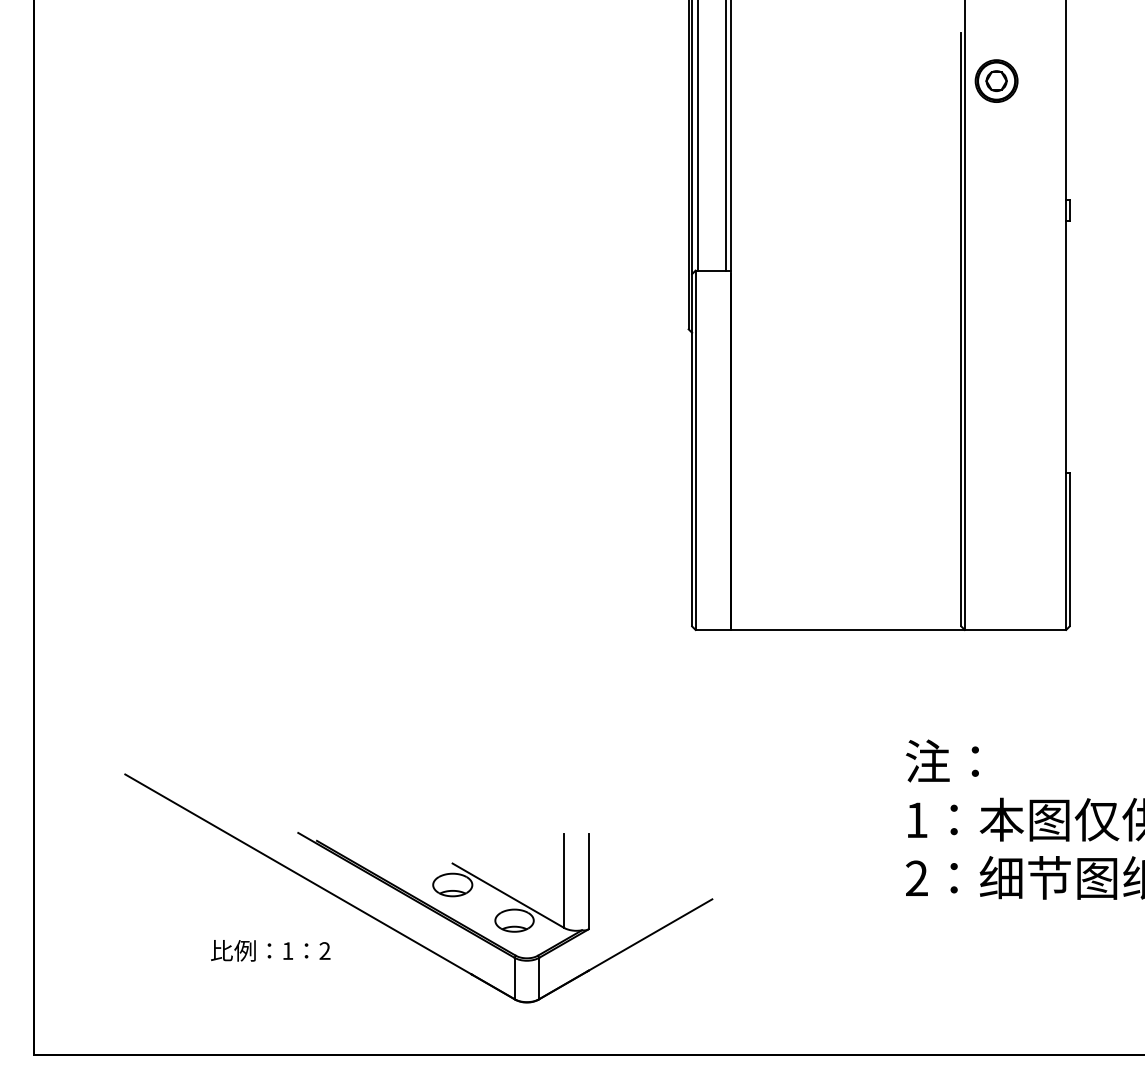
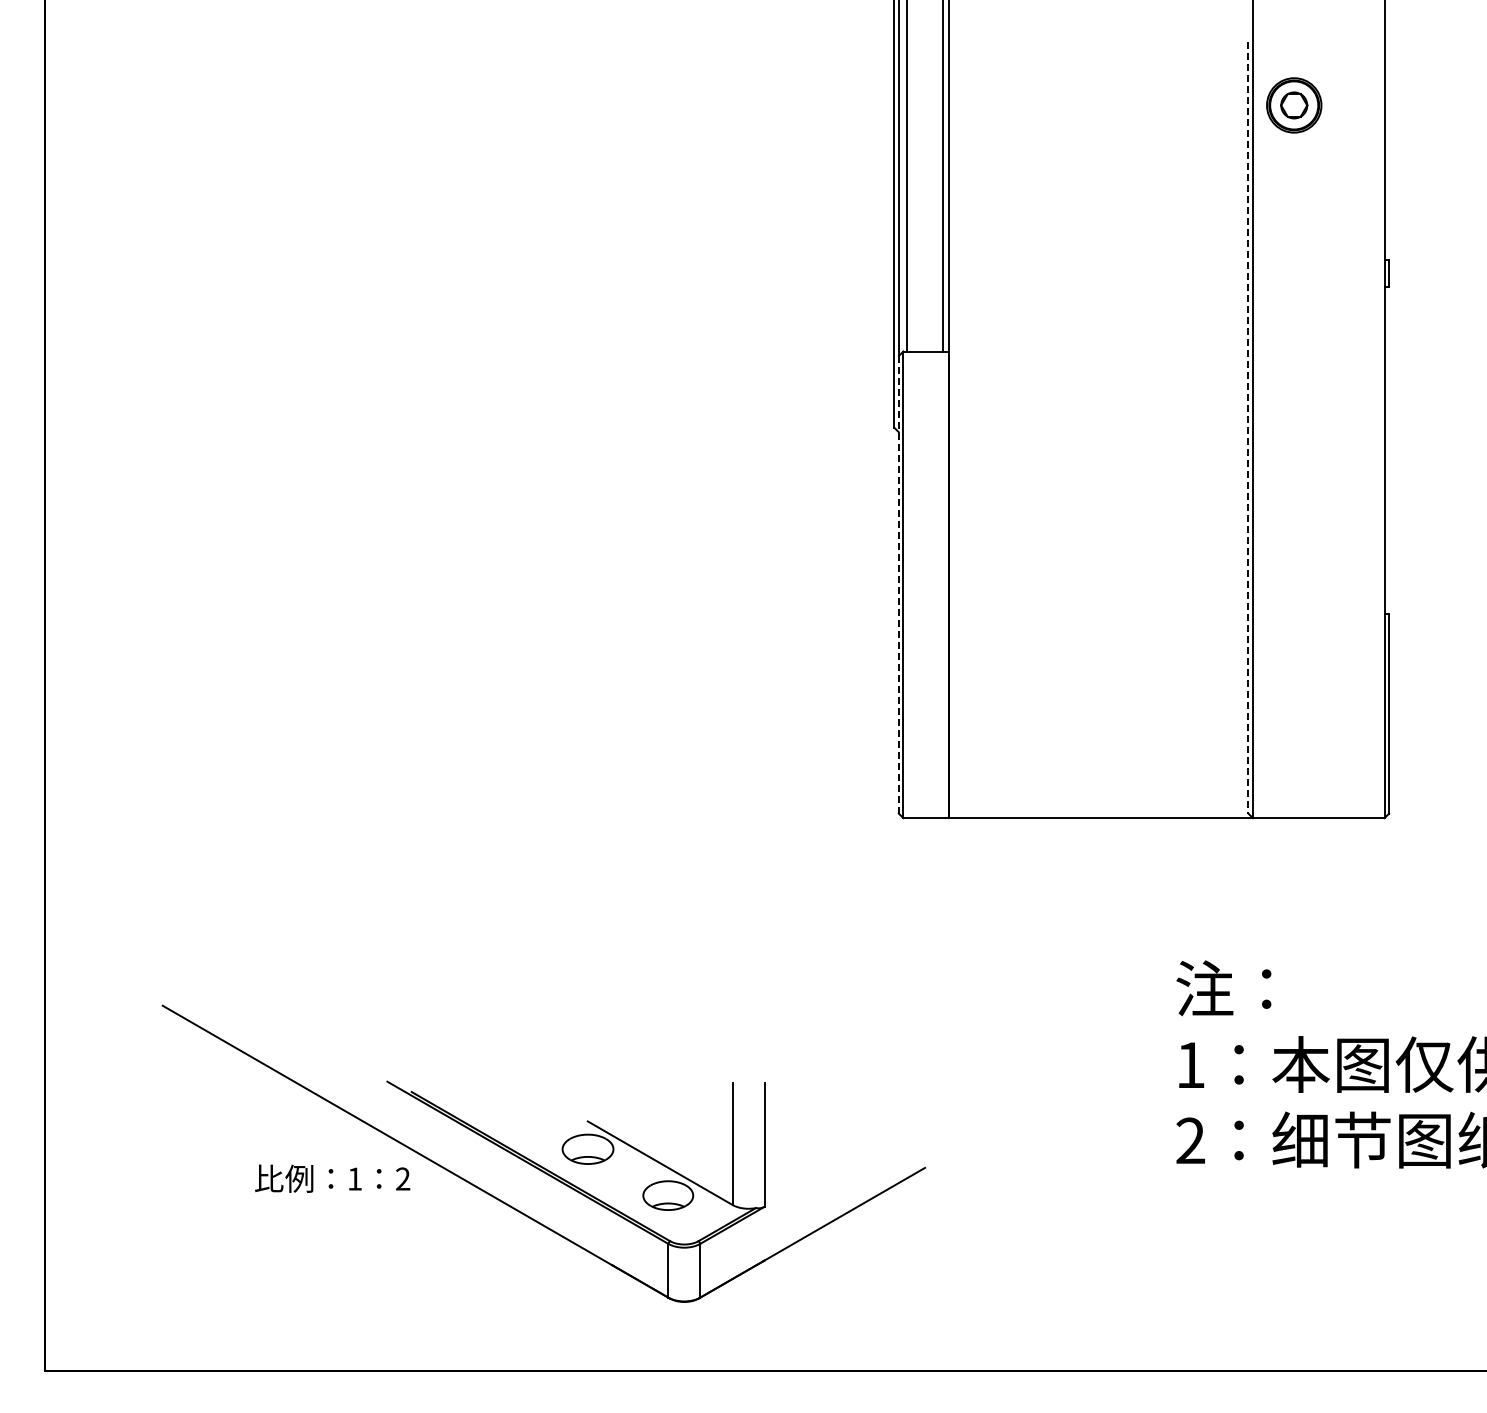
line: (961, 329) -> (1248, 427), solid -> dashed
line: (691, 450) -> (898, 584), solid -> dashed
text: (270, 950) -> (332, 1178), moved

